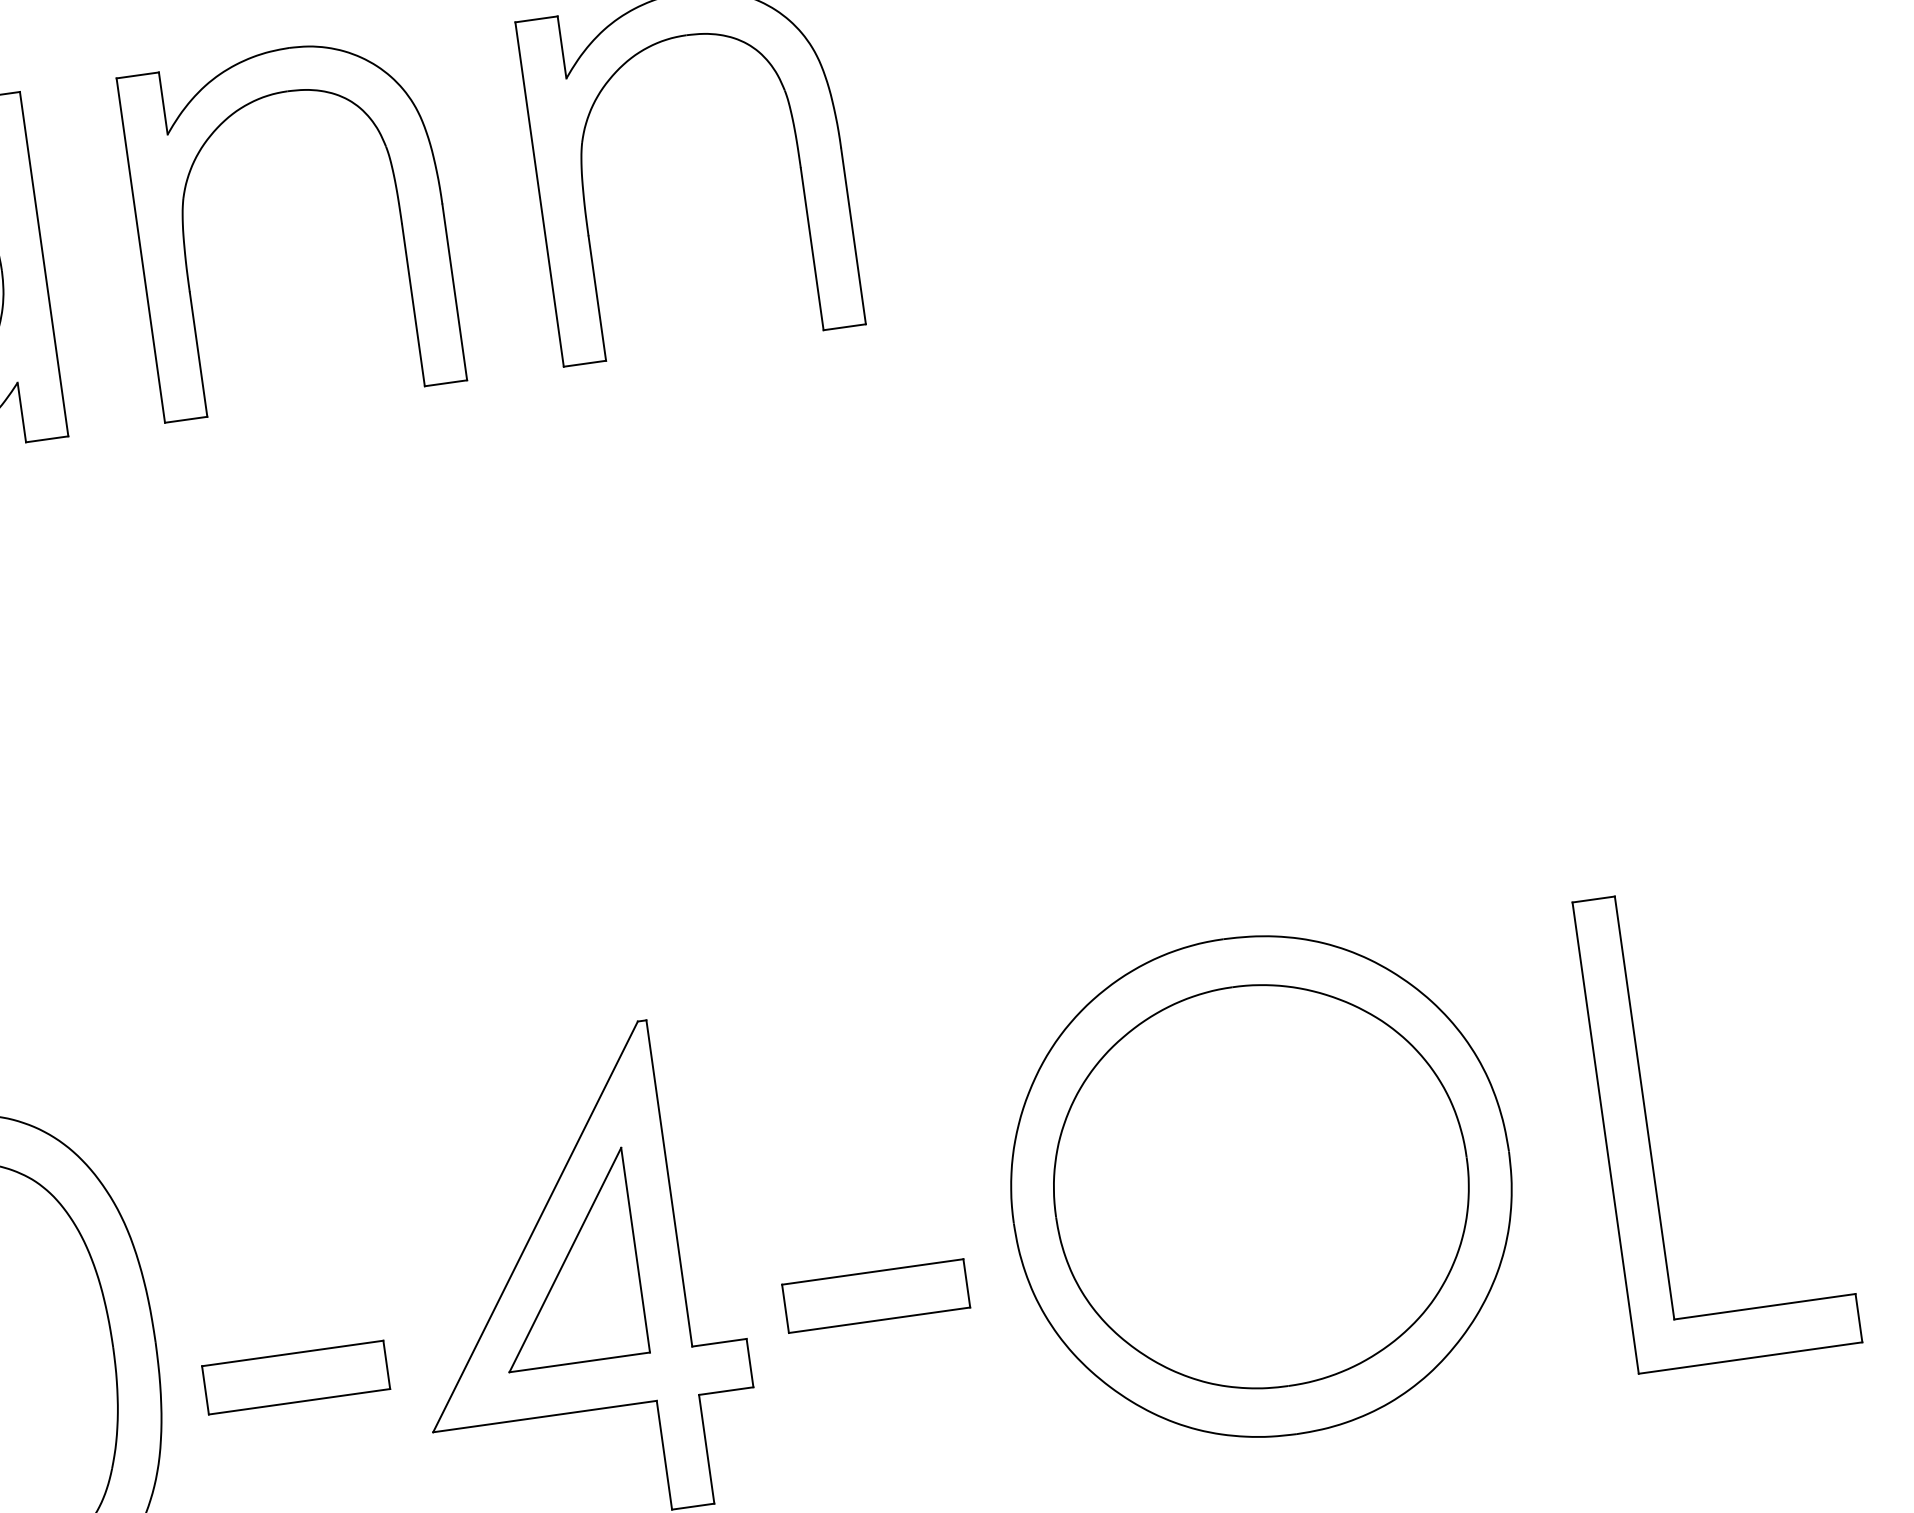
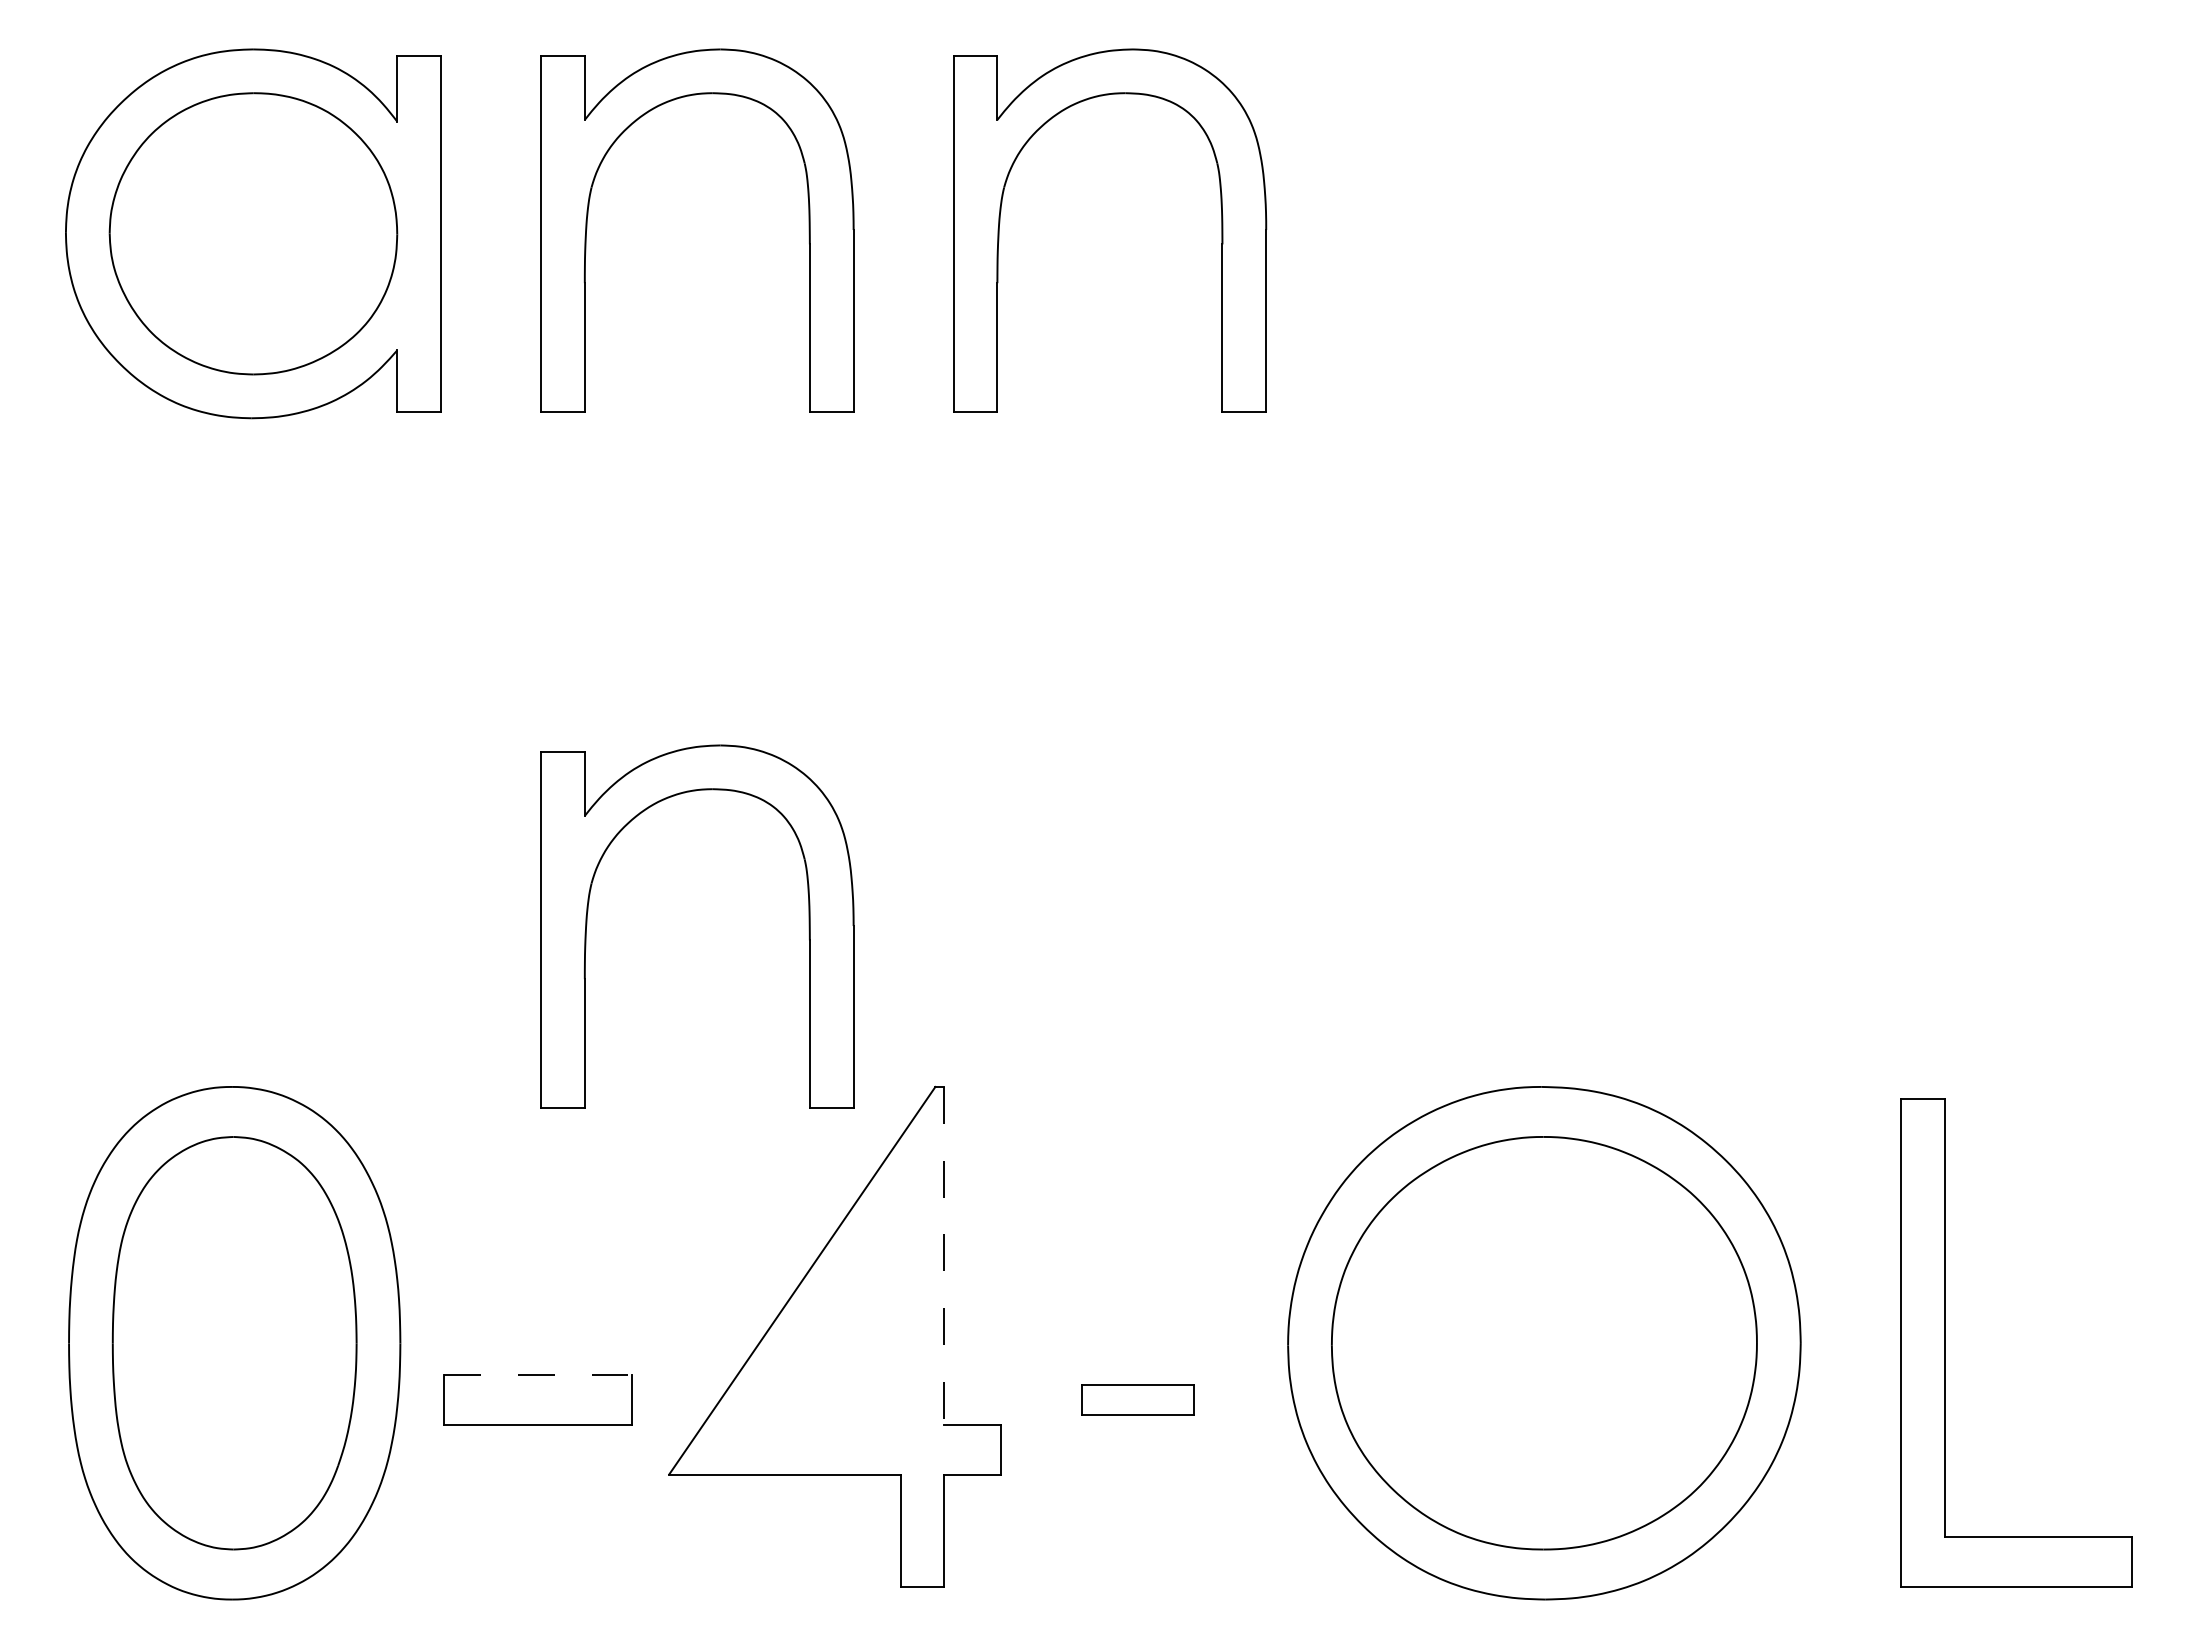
part: (279, 912) -> (587, 925), added
line: (669, 1183) -> (944, 1255), solid -> dashed
part: (565, 1259) -> (827, 1318), removed
part: (875, 1296) -> (1137, 1399), size x0.6
line: (292, 1353) -> (537, 1374), solid -> dashed

